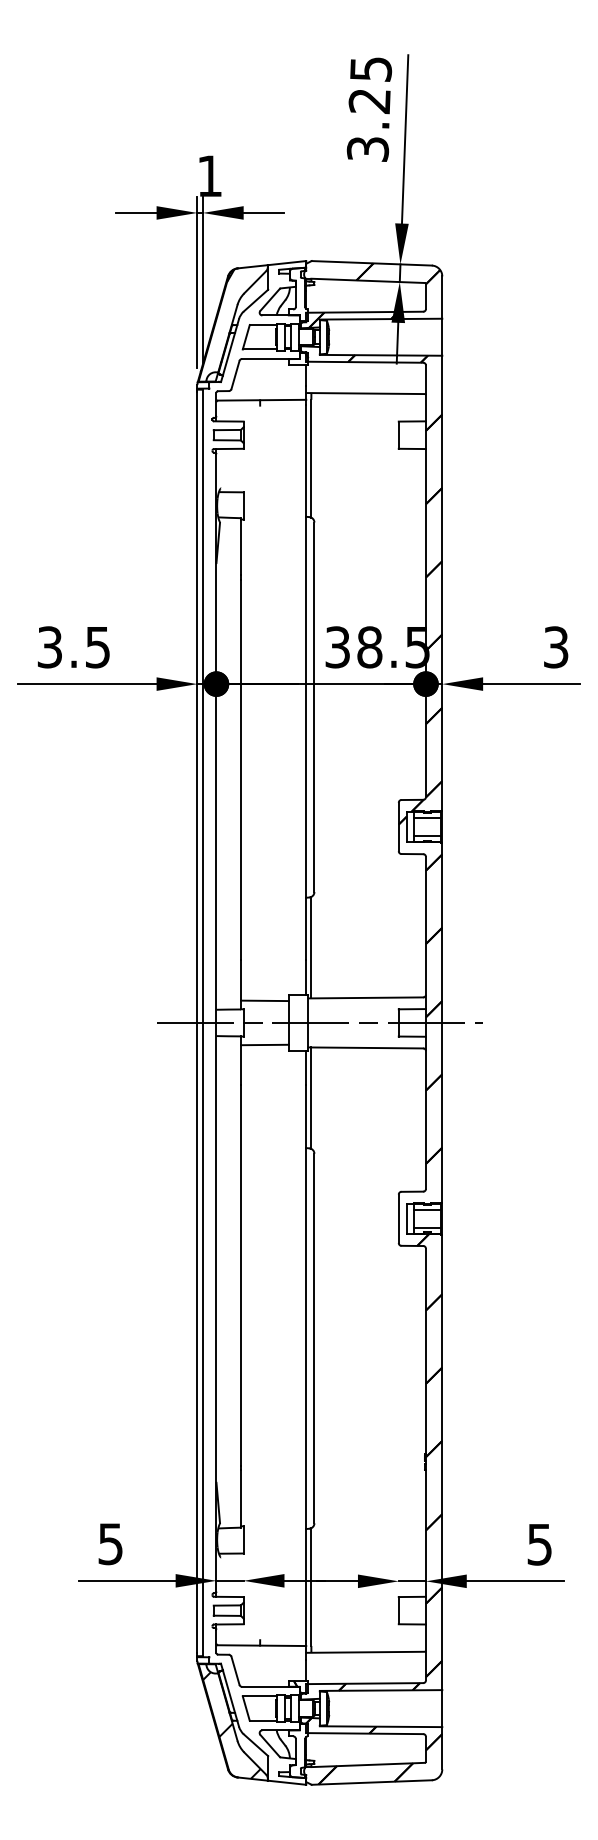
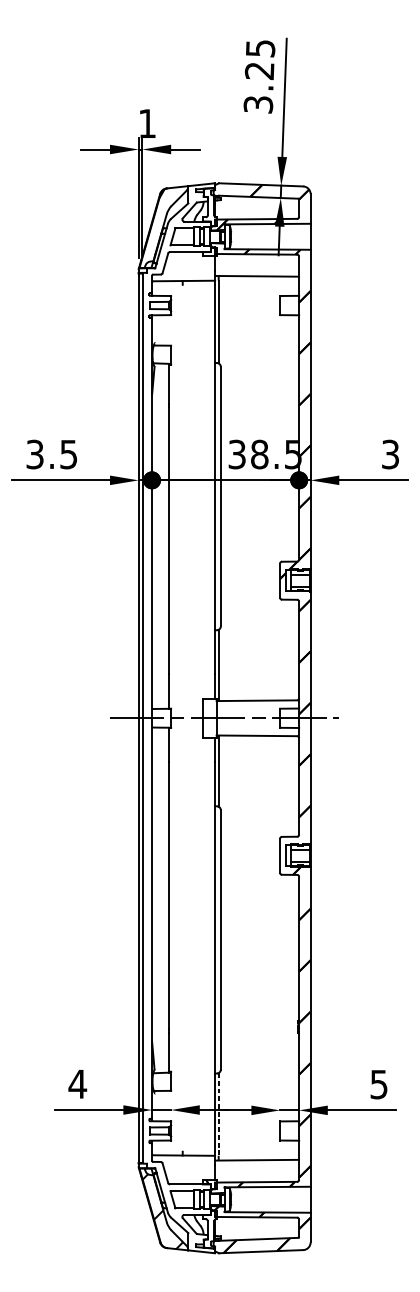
line: (264, 1000) -> (185, 702), removed
line: (264, 1044) -> (185, 733), removed
text: (110, 1544) -> (77, 1084), 5 -> 4
line: (311, 1587) -> (218, 1114), solid -> dashed

